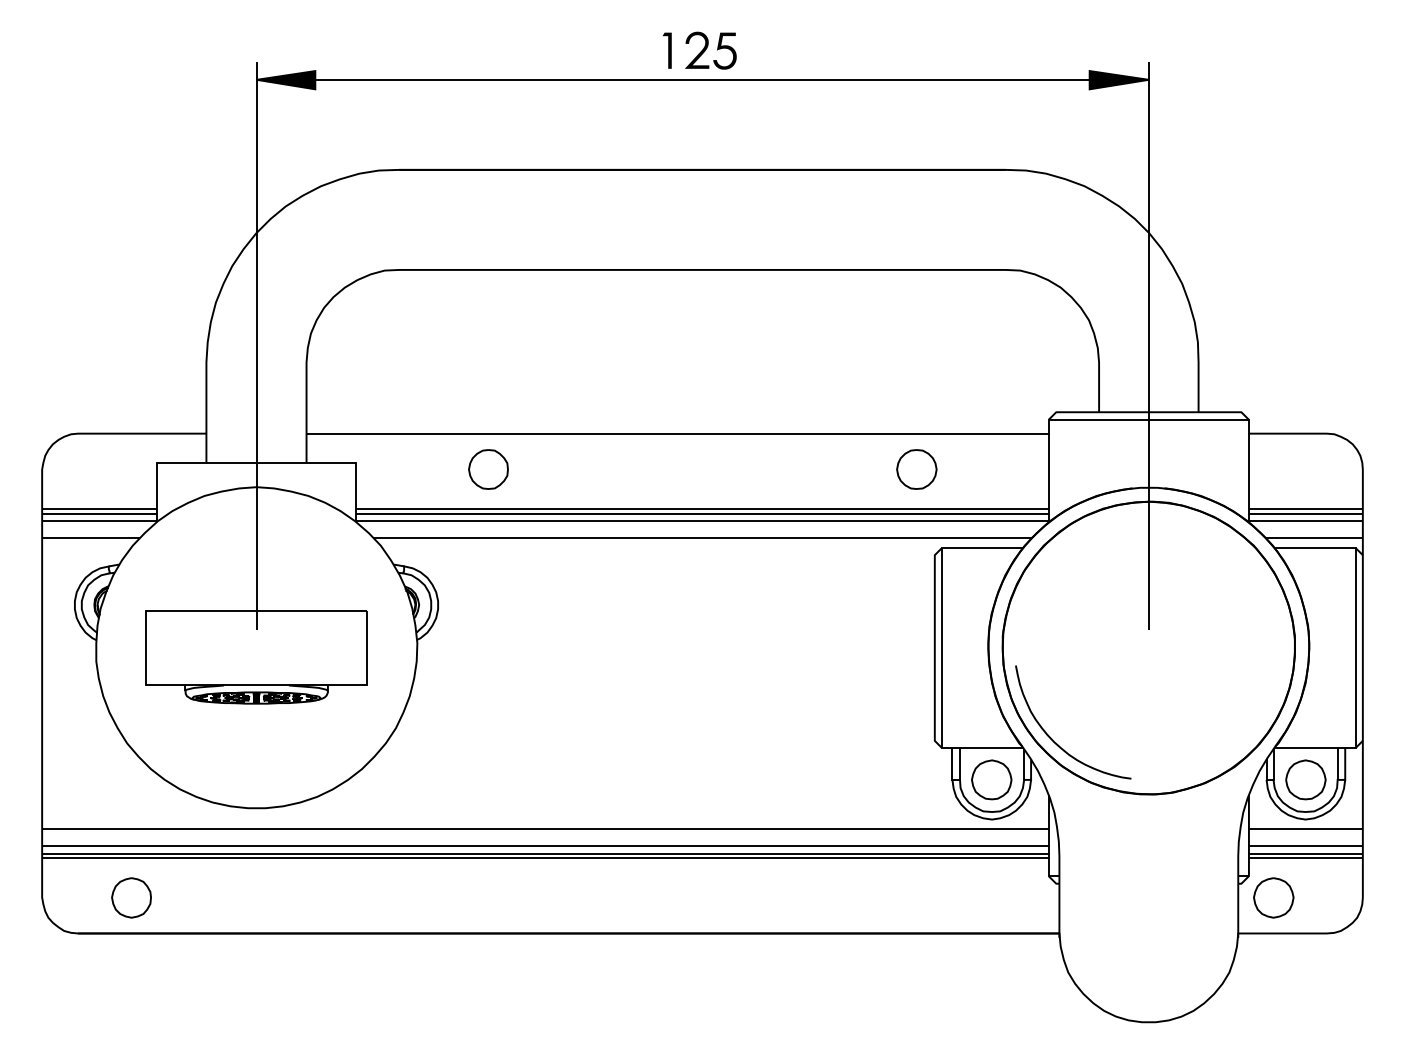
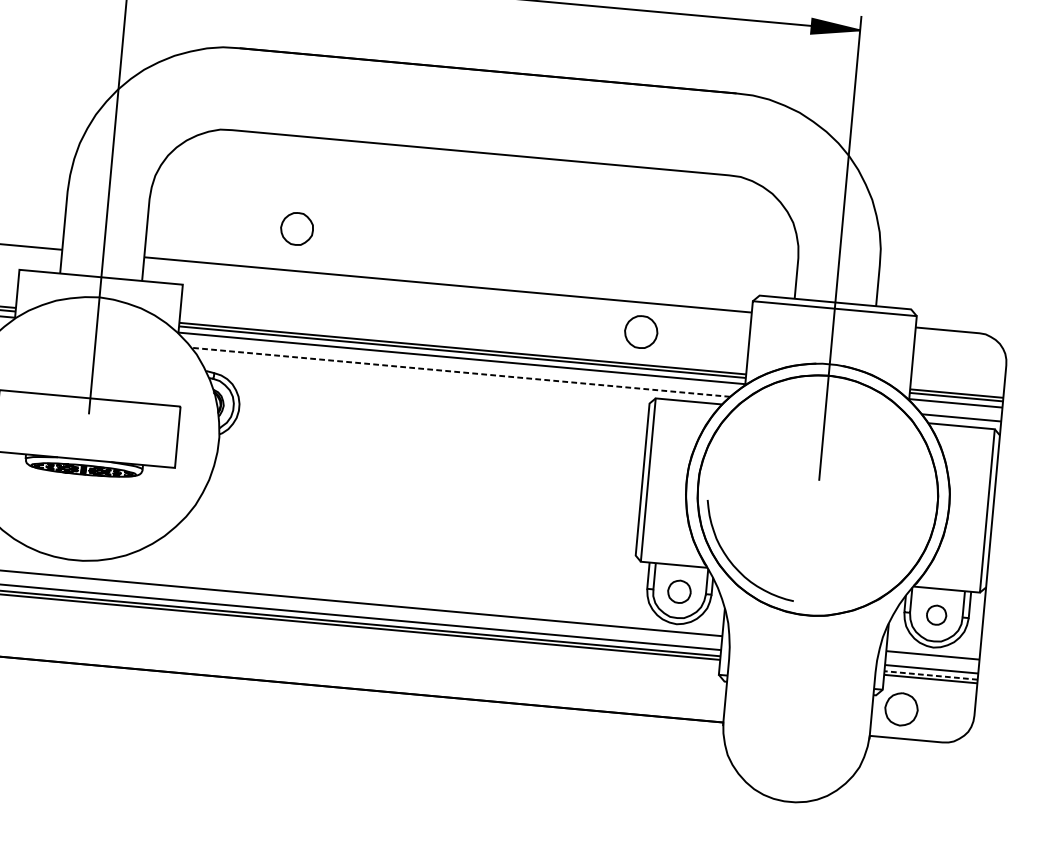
part: (488, 469) -> (297, 228), moved
line: (702, 538) -> (460, 372), solid -> dashed
part: (991, 779) -> (679, 591), size x0.7
part: (1305, 779) -> (936, 614), size x0.6
line: (1305, 853) -> (930, 675), solid -> dashed

